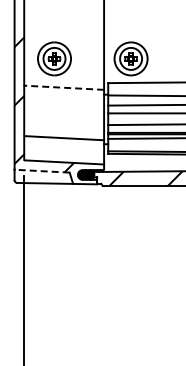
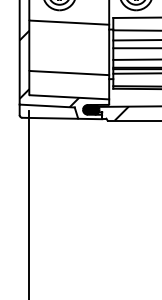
line: (64, 87) -> (69, 22), dashed -> solid
line: (42, 171) -> (47, 106), dashed -> solid

